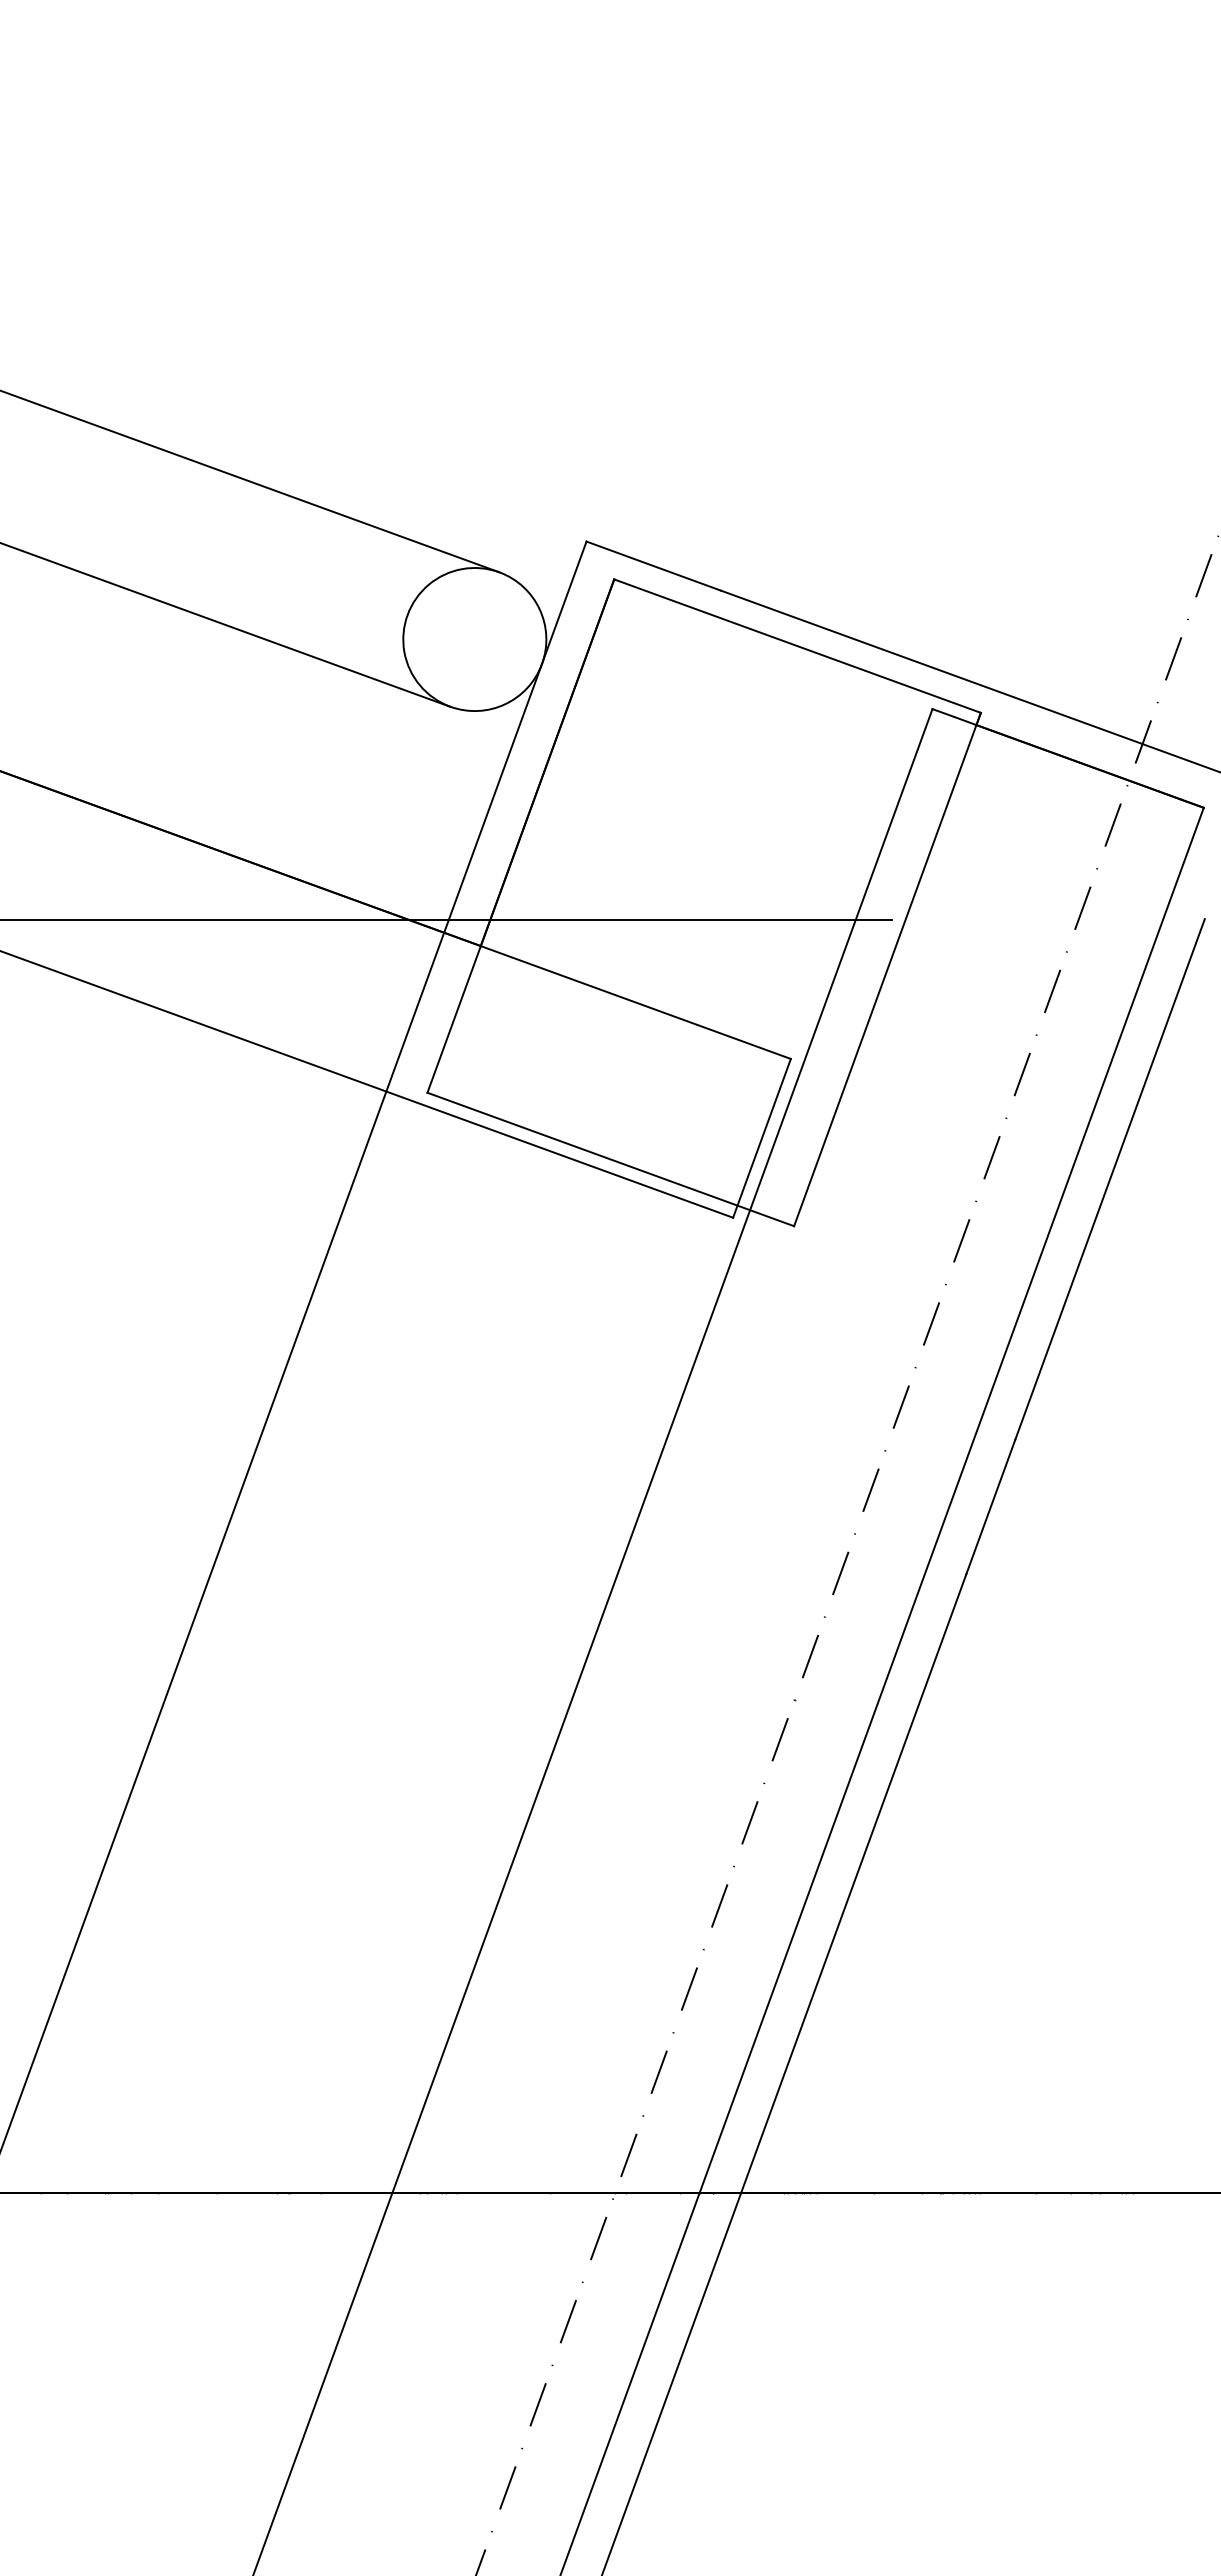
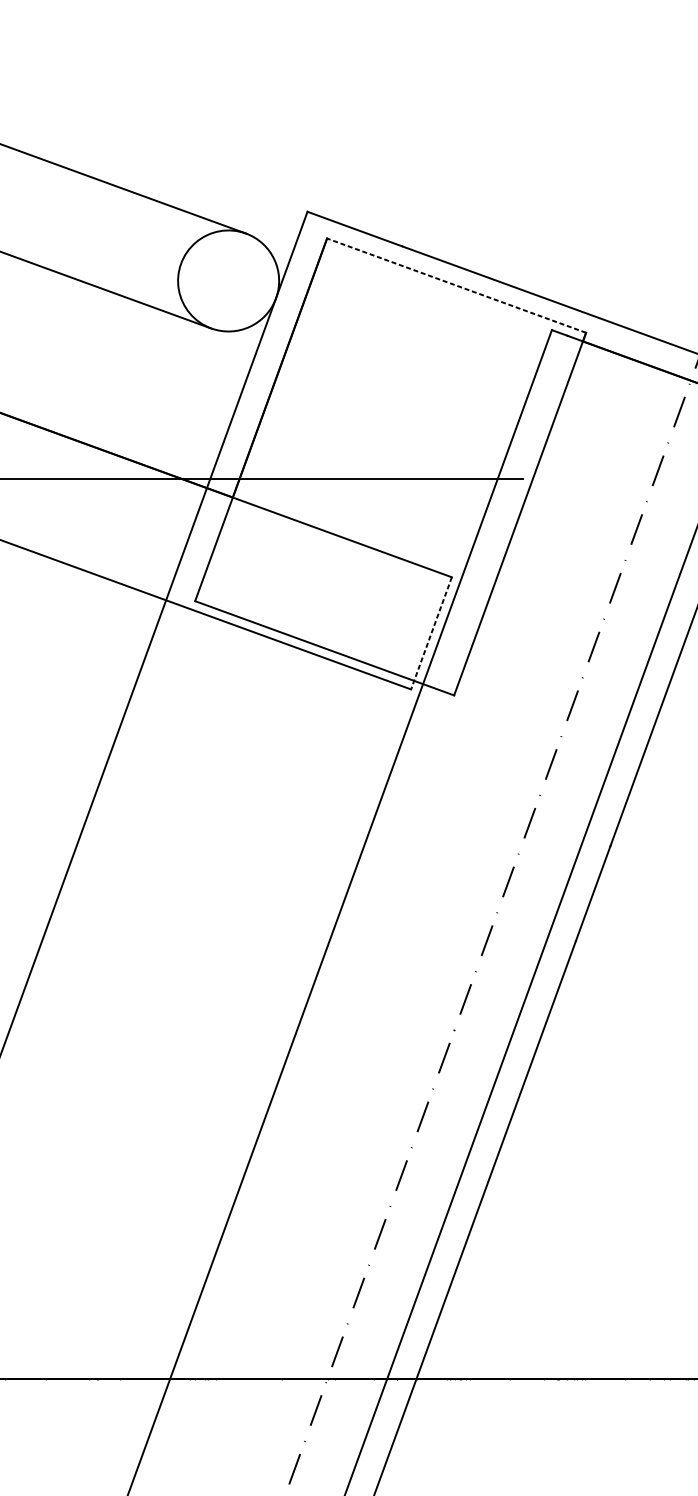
line: (797, 645) -> (456, 285), solid -> dashed
line: (761, 1138) -> (431, 633), solid -> dashed

